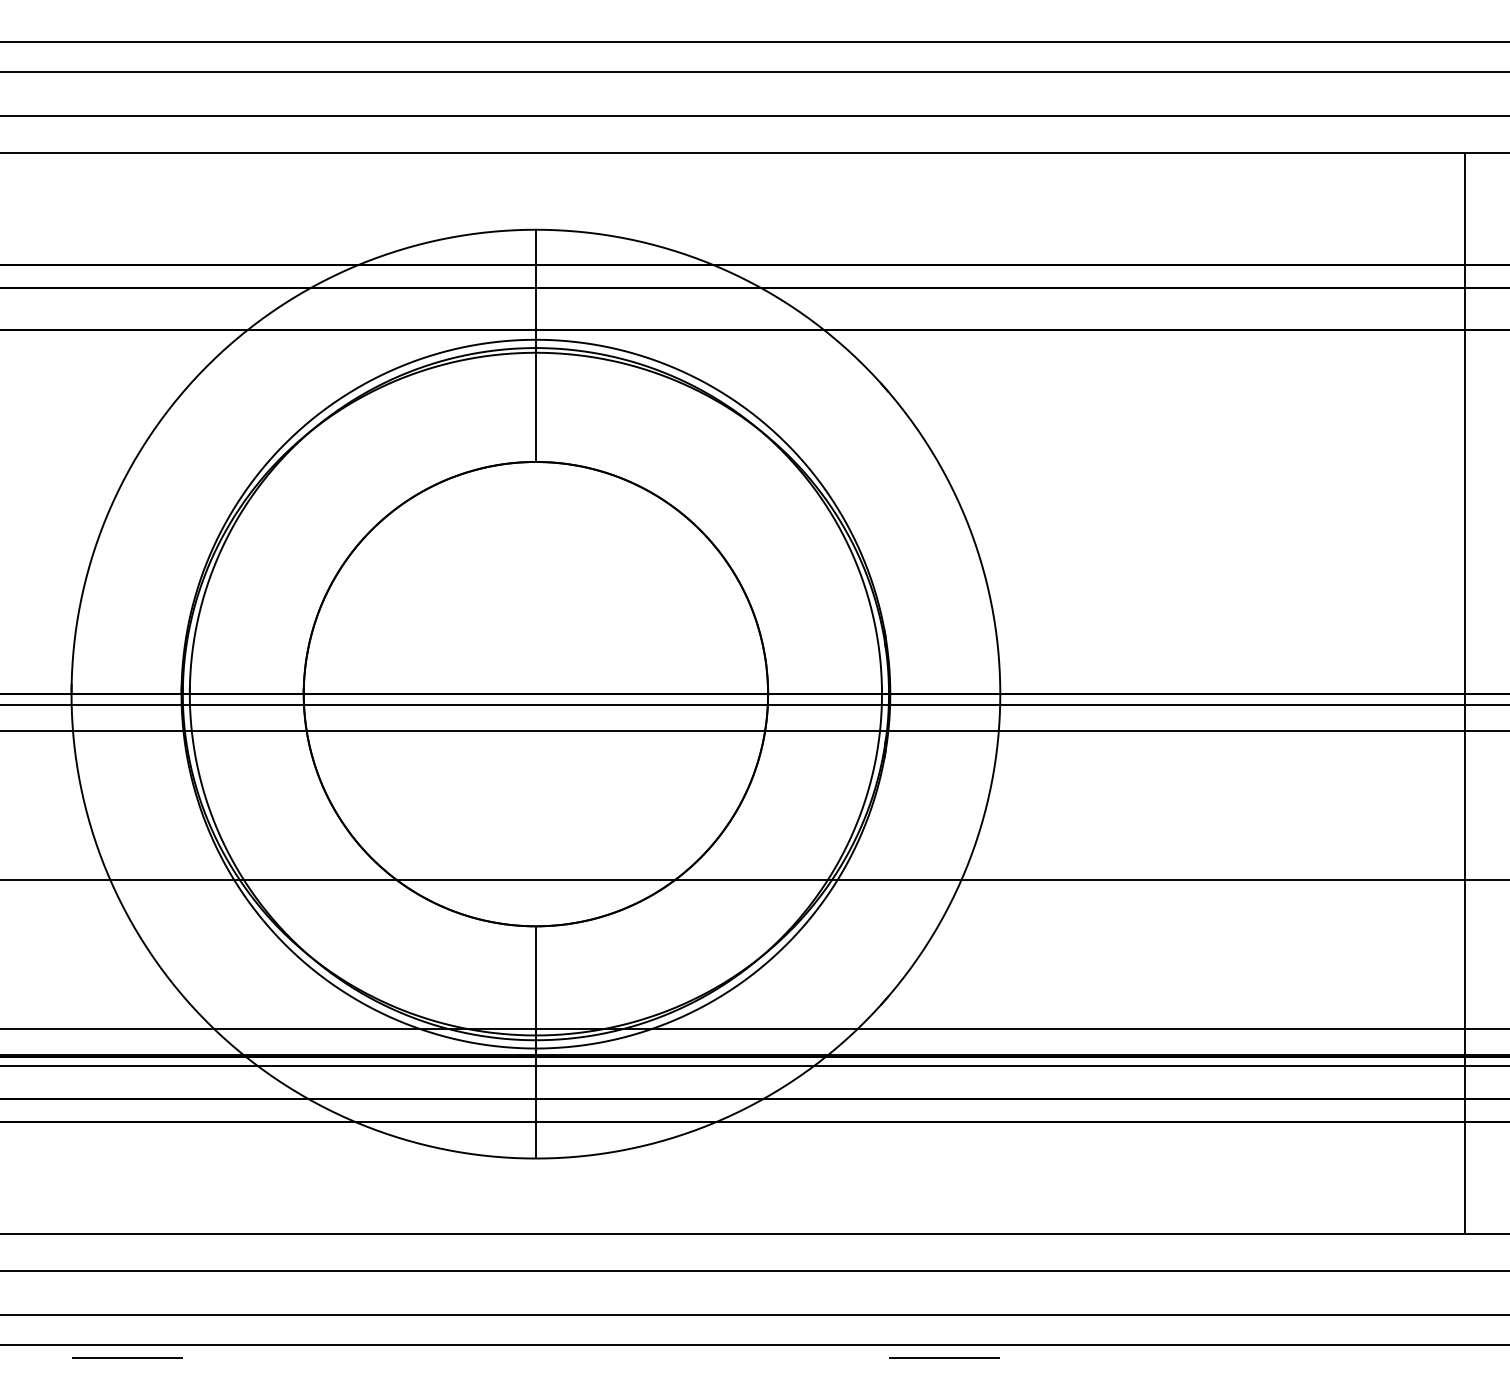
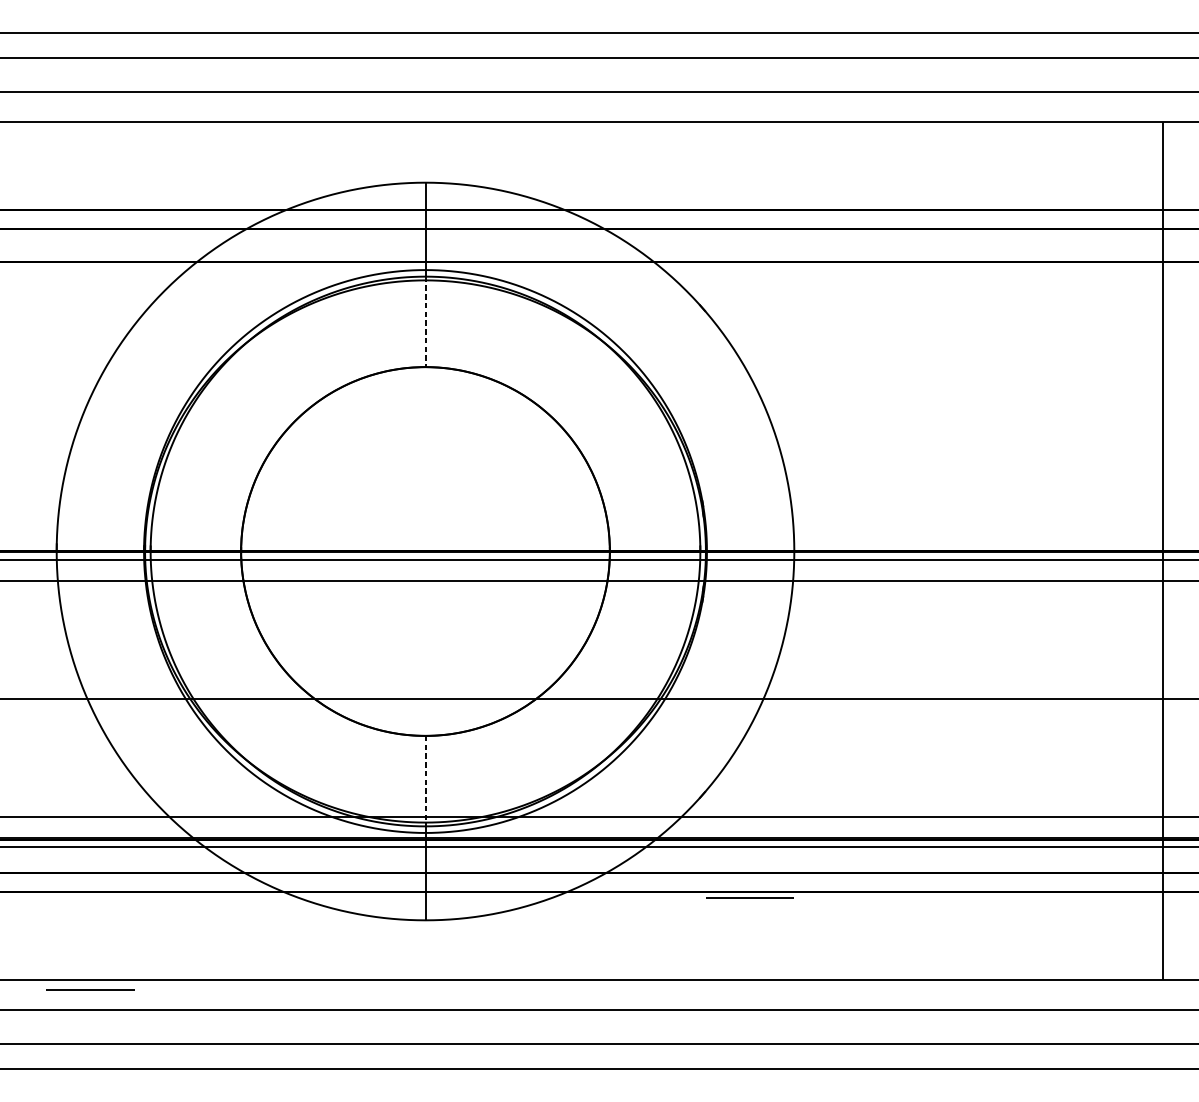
line: (535, 405) -> (425, 322), solid -> dashed
line: (535, 983) -> (425, 781), solid -> dashed
line: (127, 1357) -> (90, 989), moved
line: (944, 1357) -> (750, 897), moved

